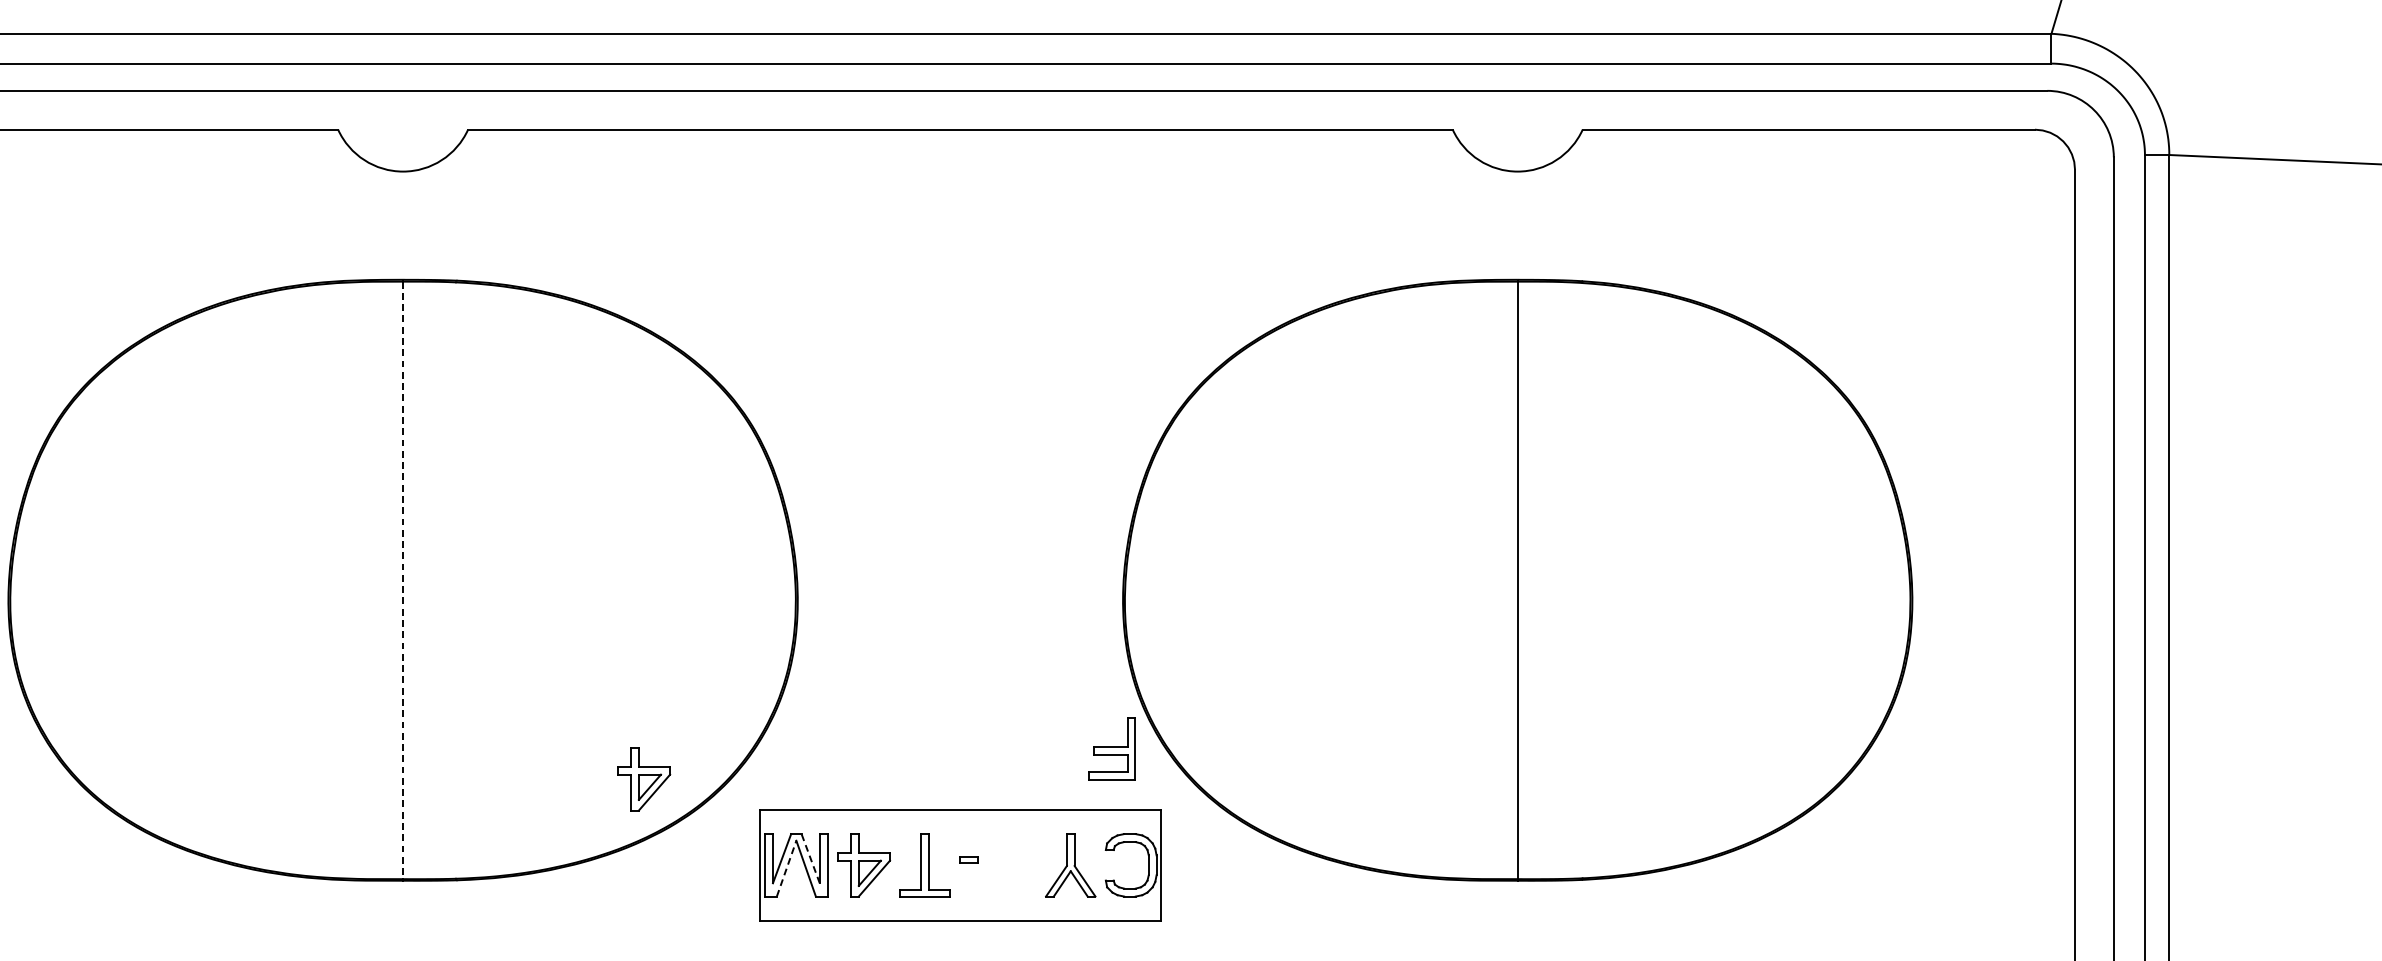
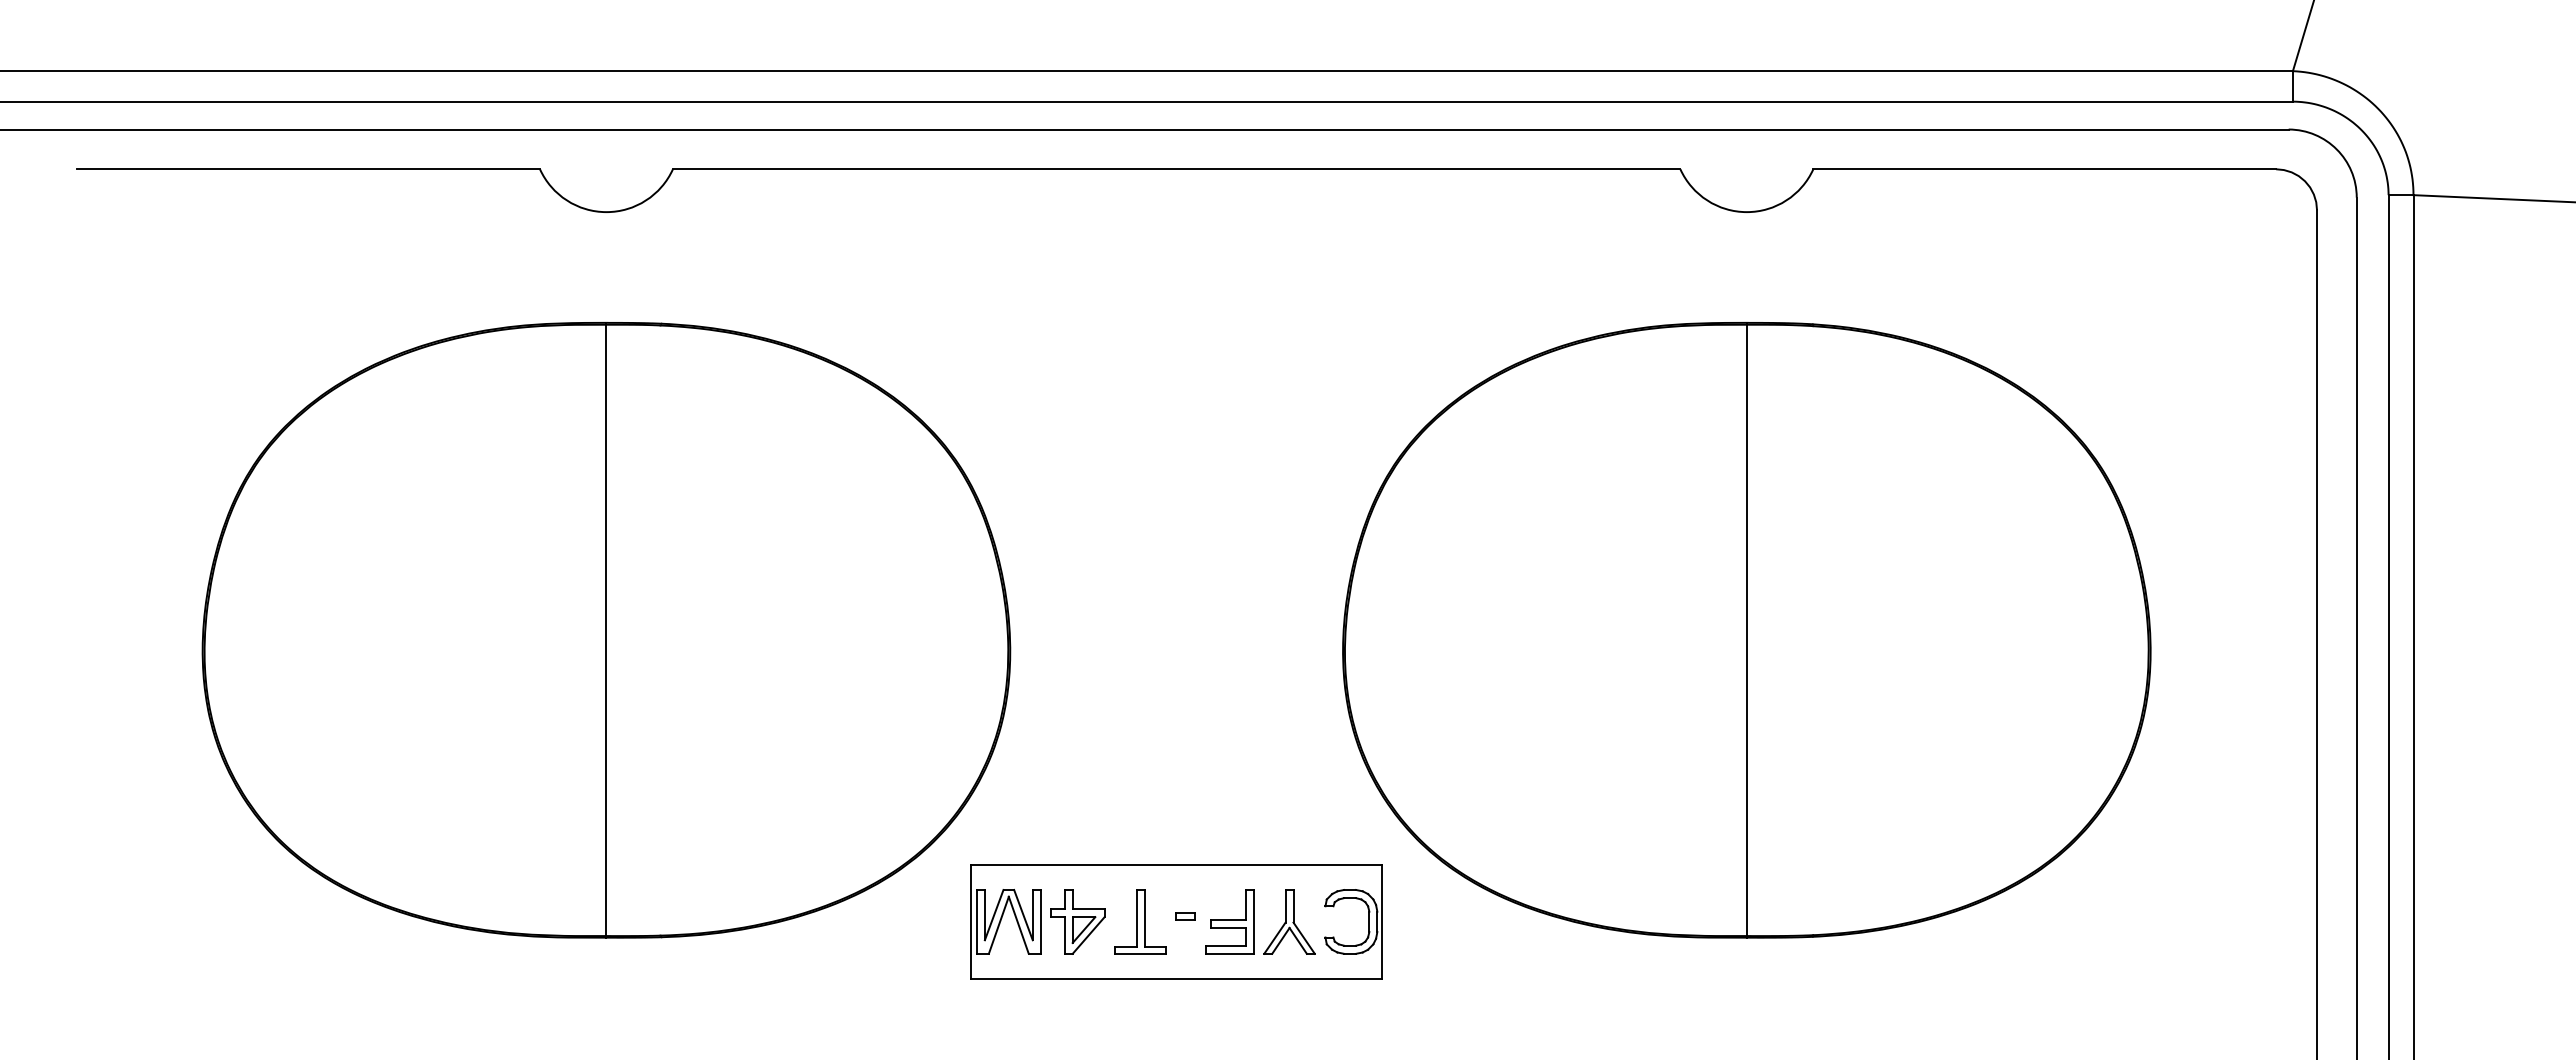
line: (403, 580) -> (606, 630), dashed -> solid
part: (1111, 748) -> (1229, 921), moved
part: (643, 778) -> (852, 833), removed
line: (810, 859) -> (1023, 915), dashed -> solid
line: (787, 867) -> (999, 924), dashed -> solid

